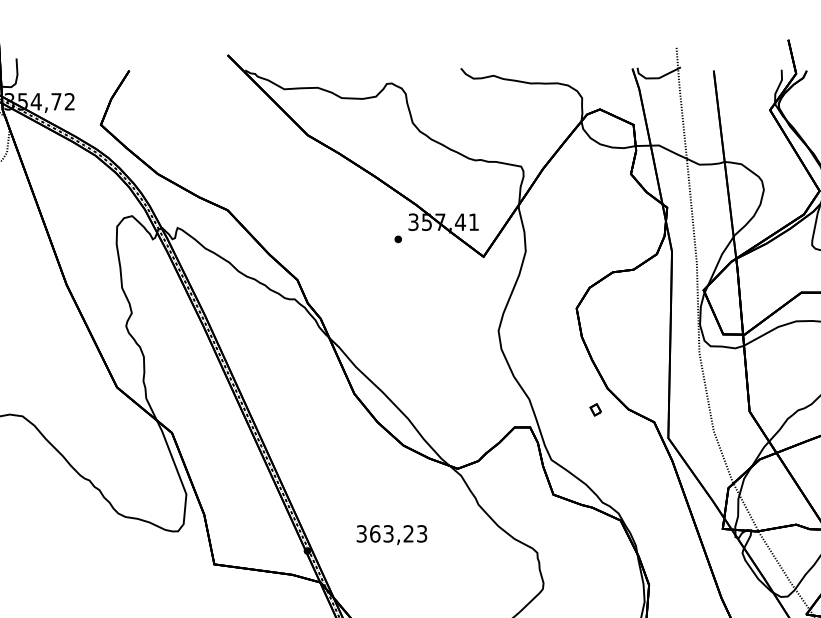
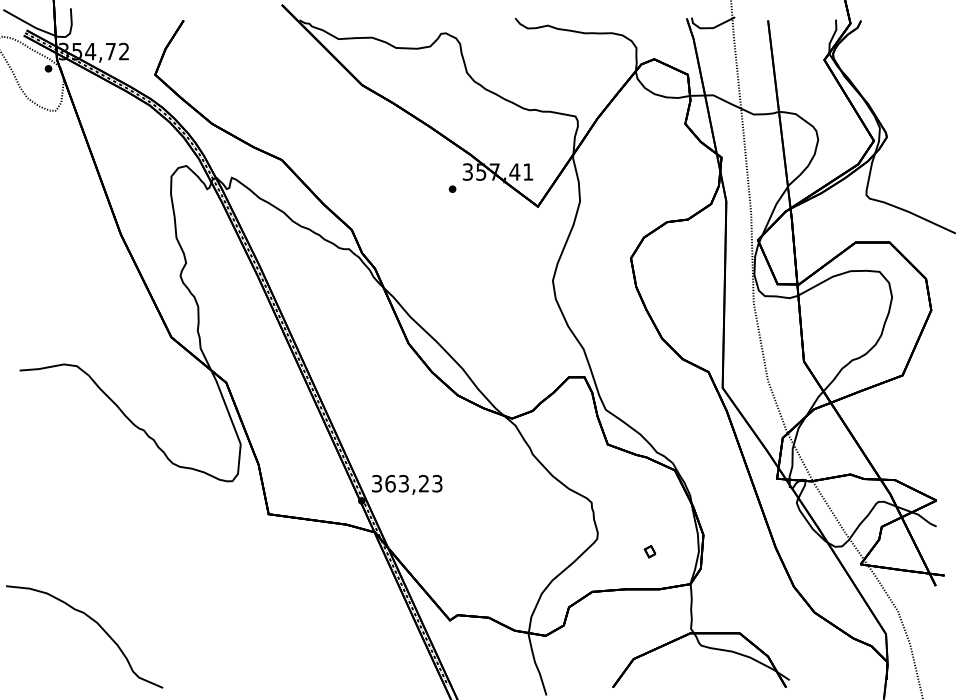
part: (595, 409) -> (649, 551), moved
text: (392, 534) -> (407, 484), moved

